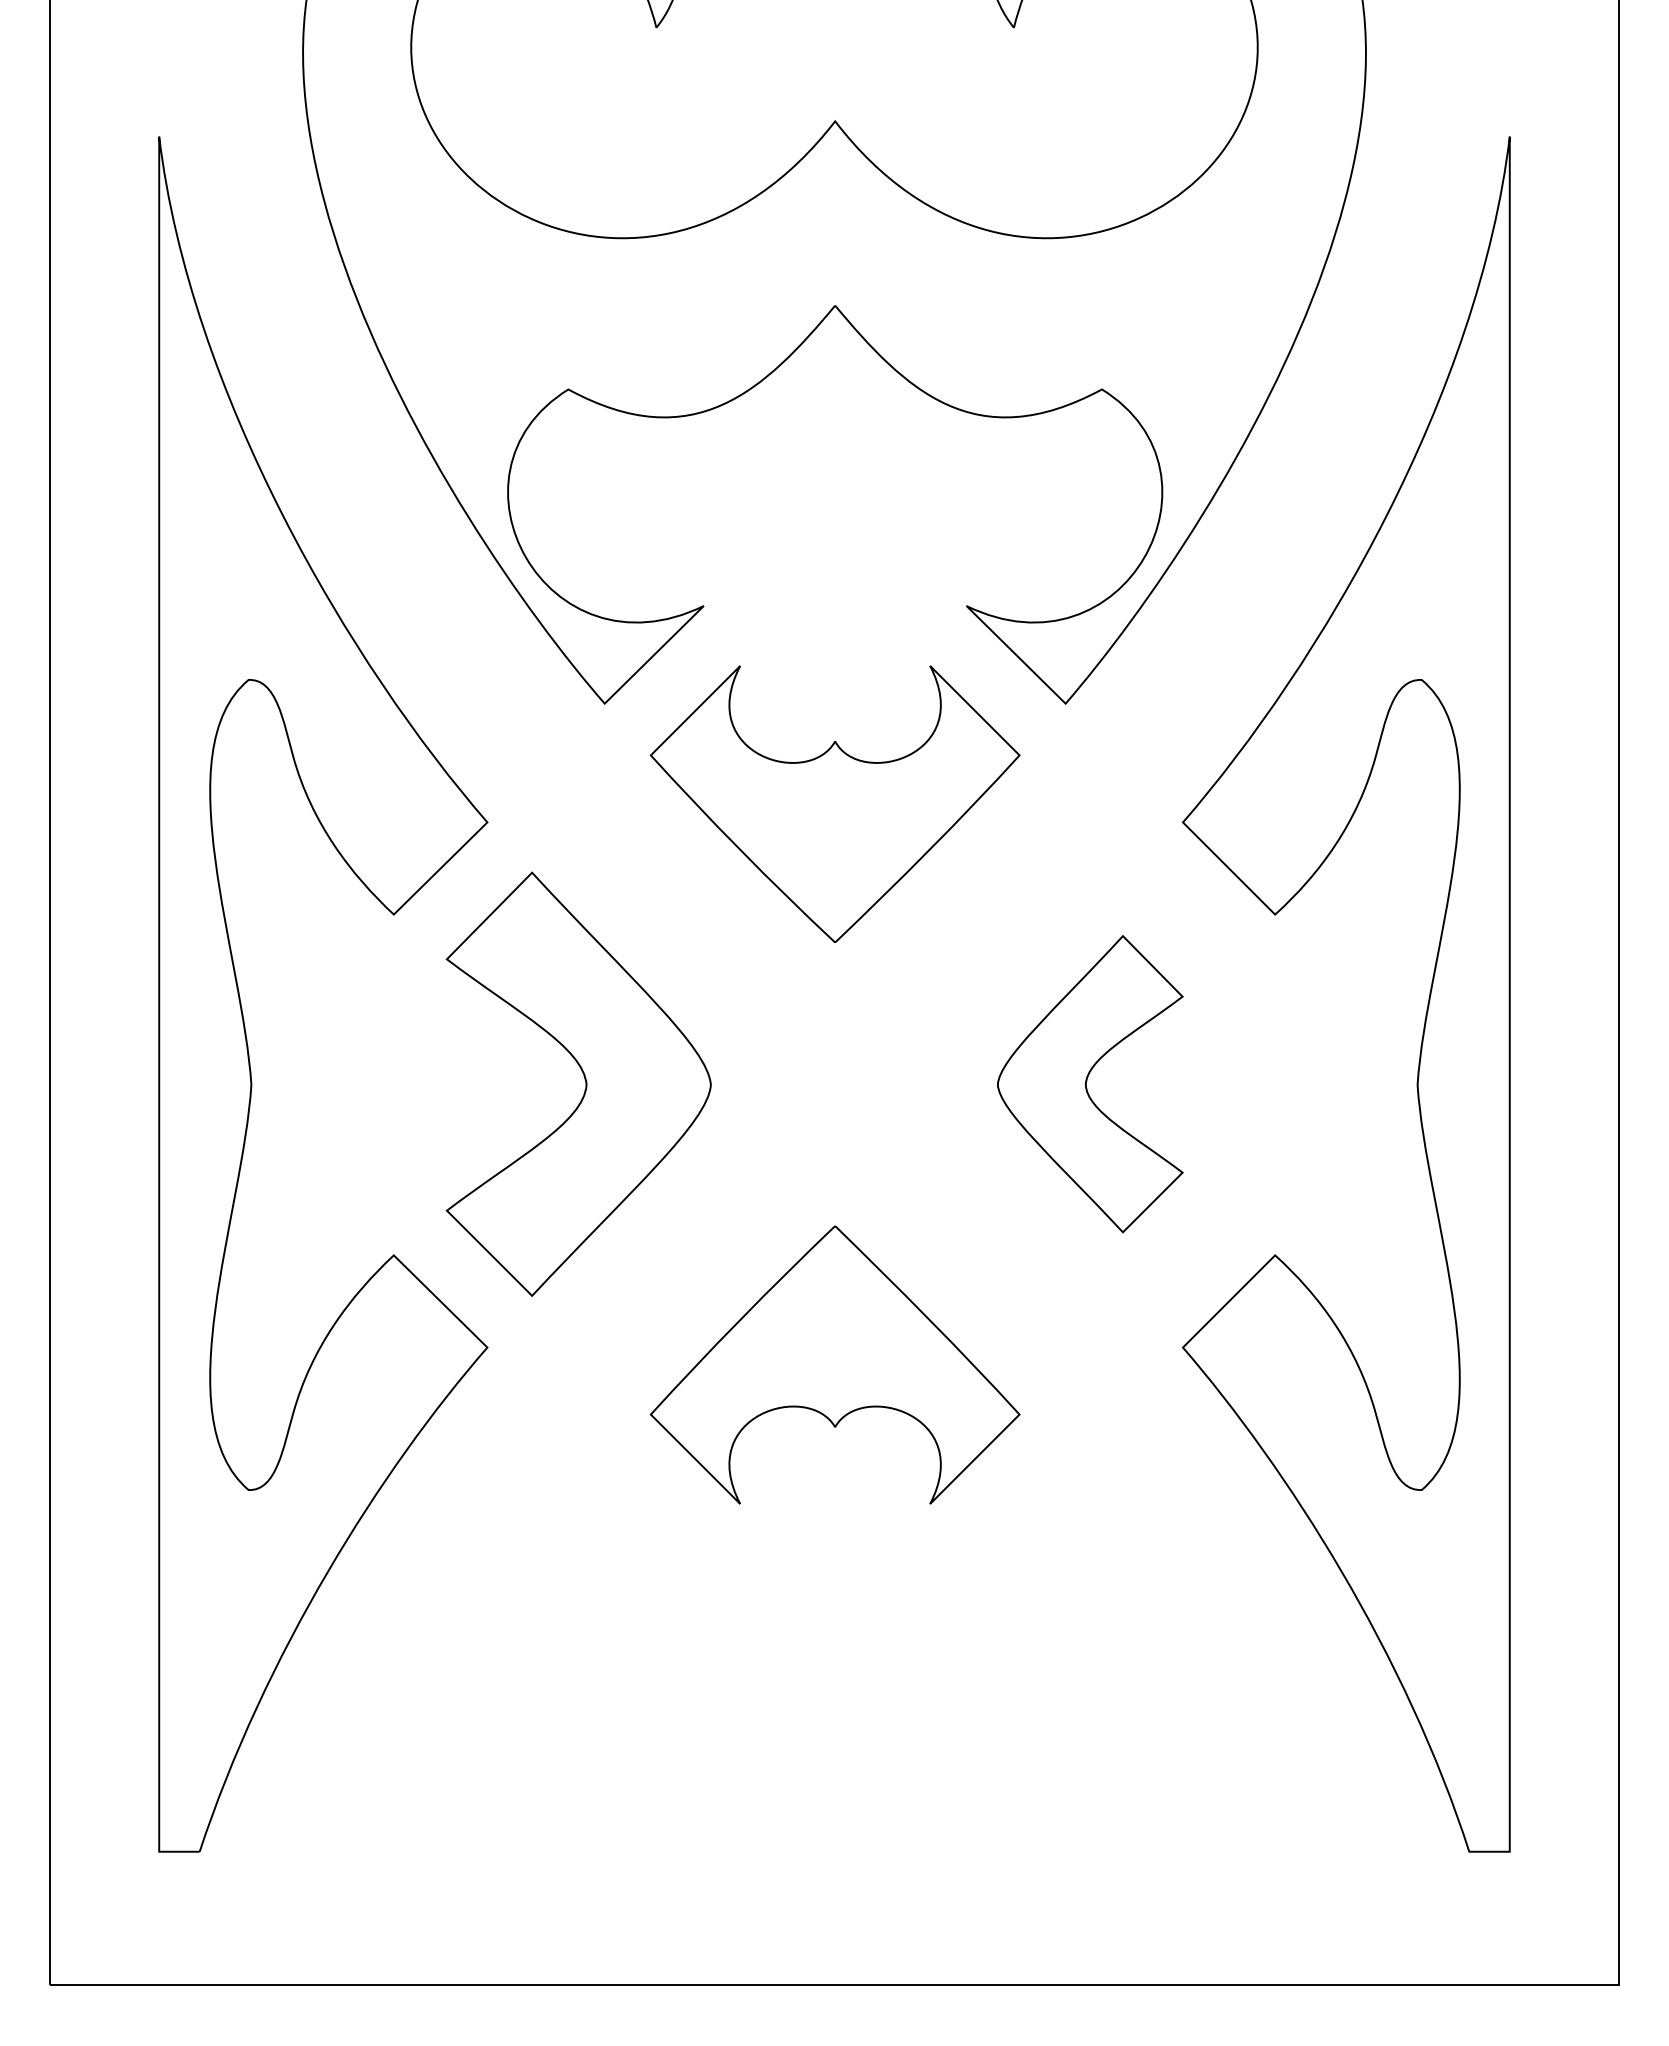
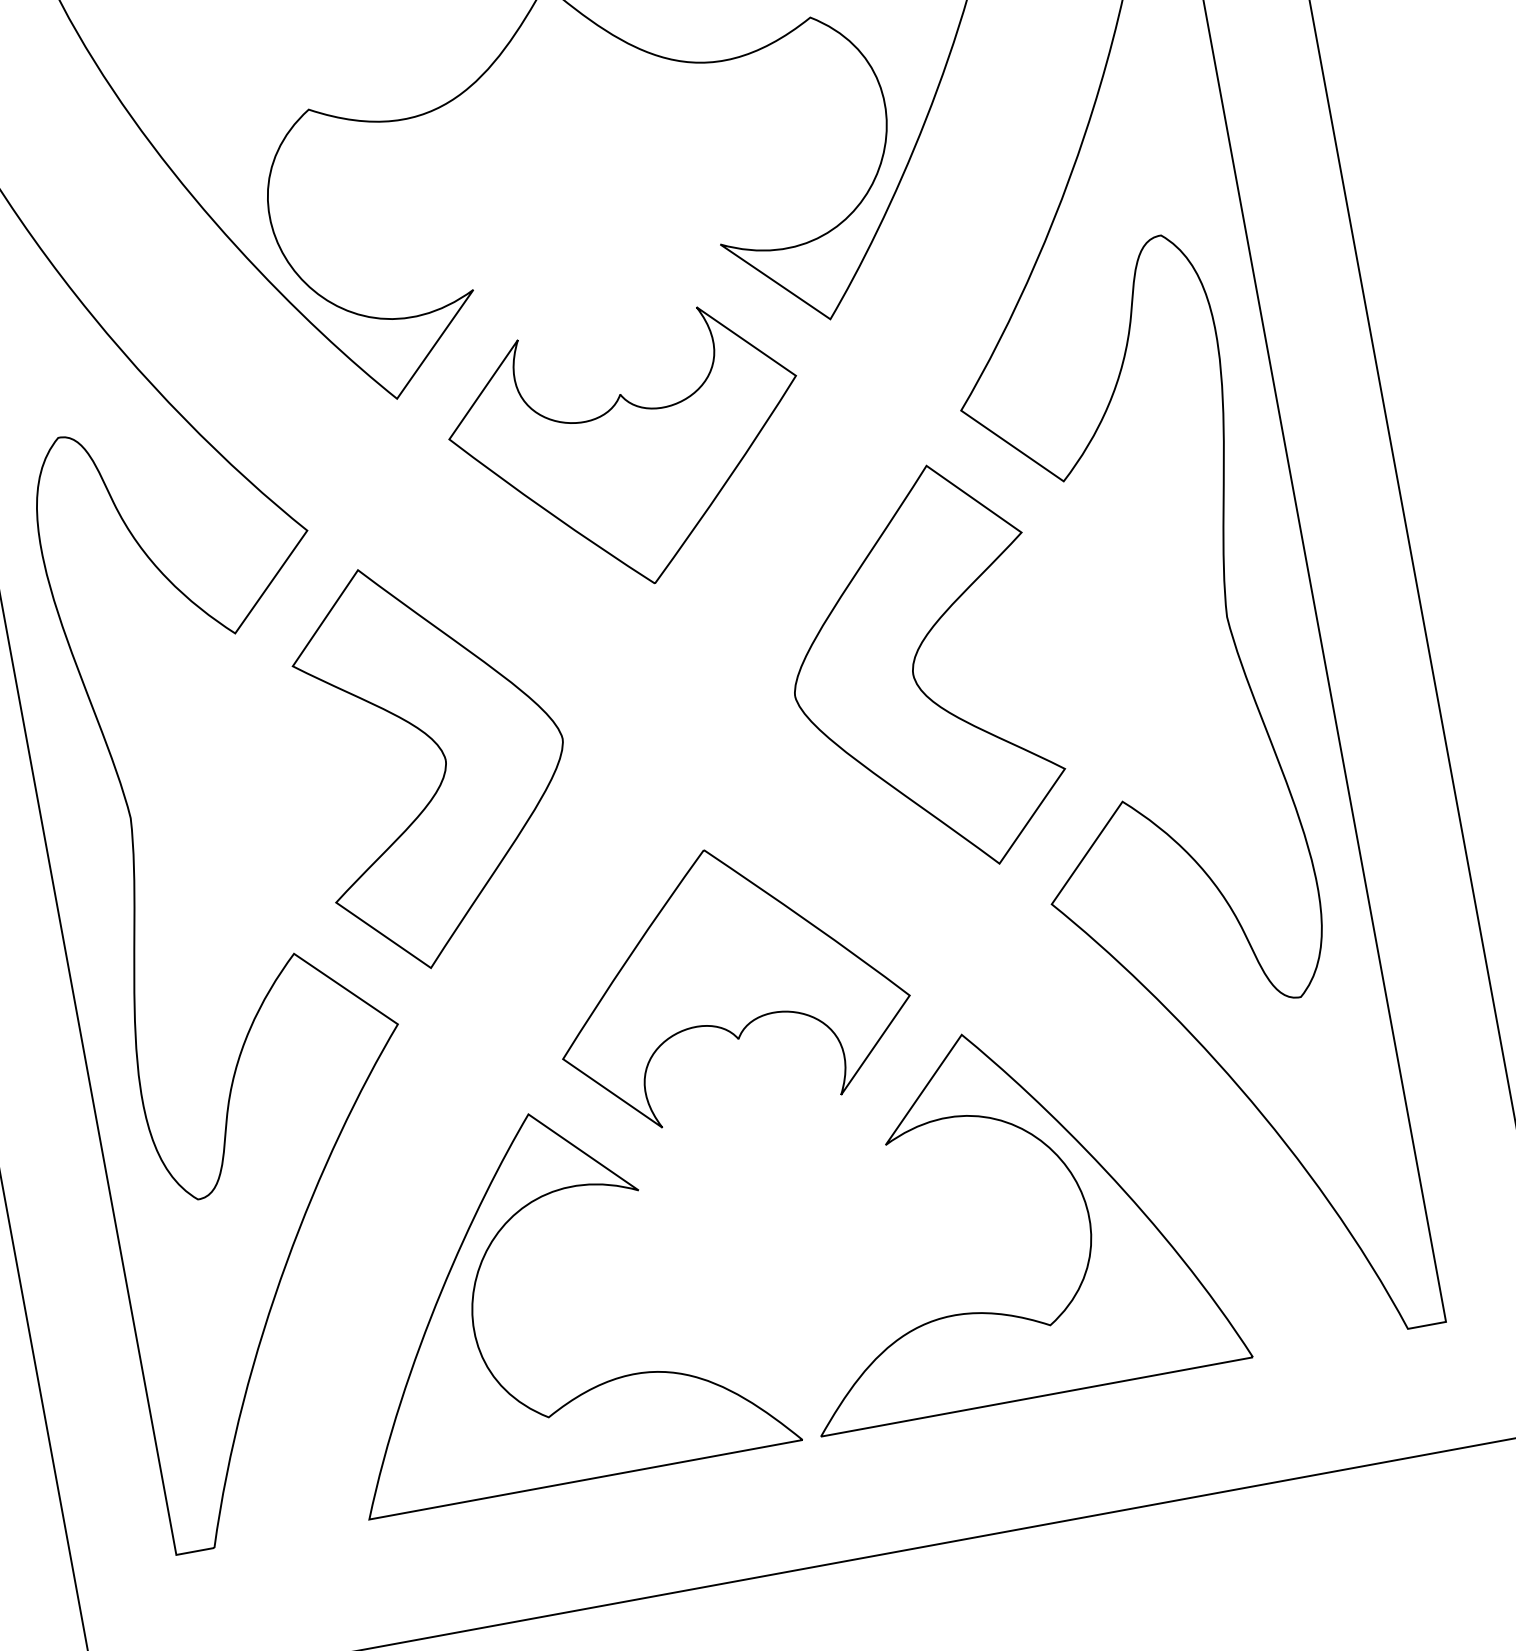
part: (1090, 1083) -> (919, 672), size x1.43
part: (1143, 1613) -> (1060, 1161), added
part: (522, 1621) -> (478, 1275), added

